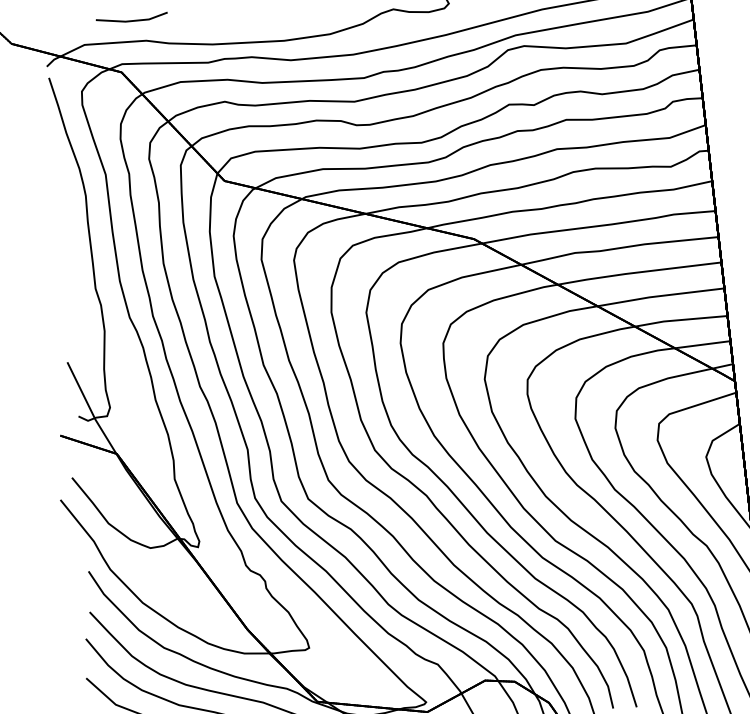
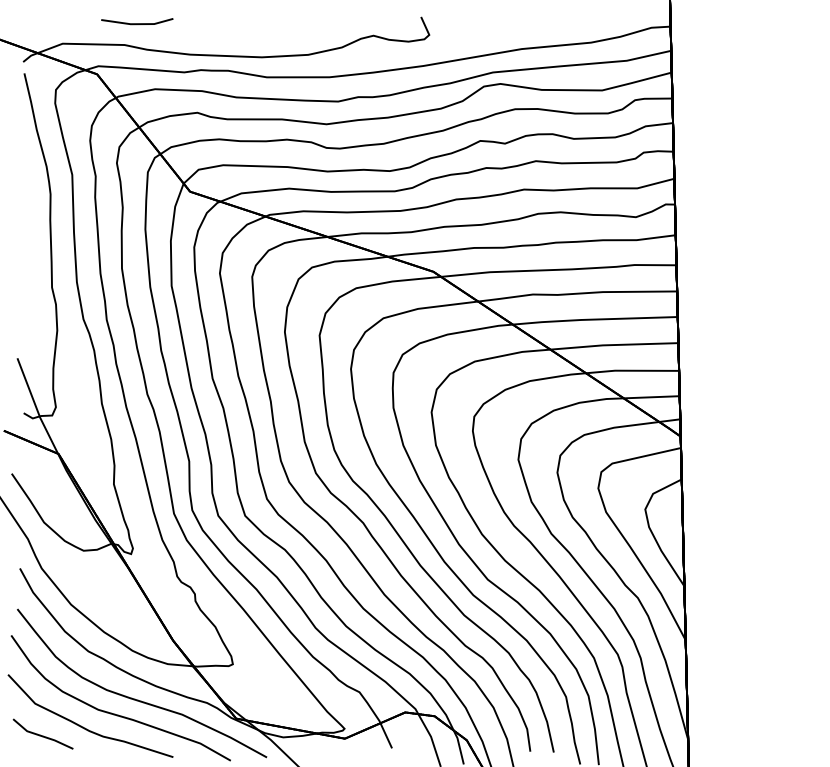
part: (132, 18) -> (137, 21), moved

